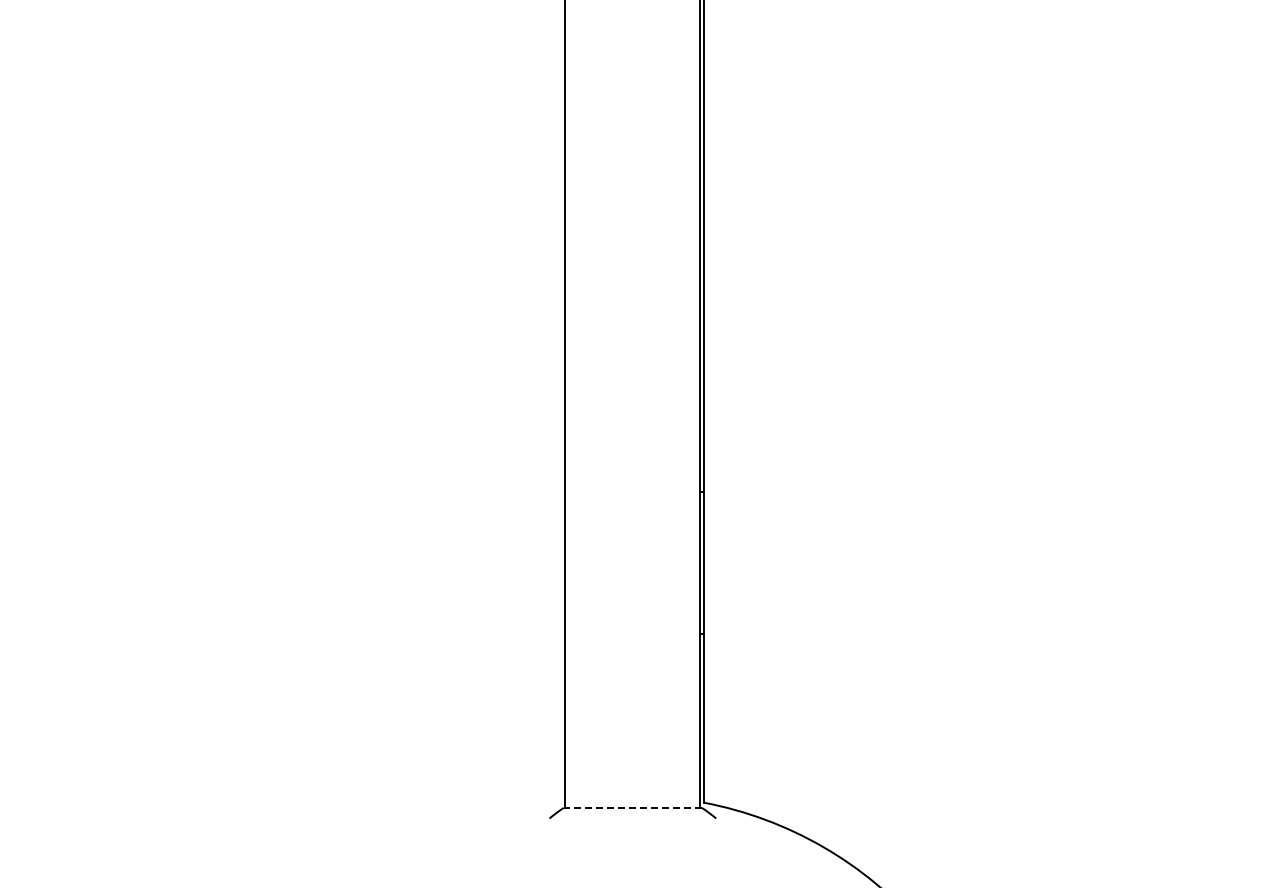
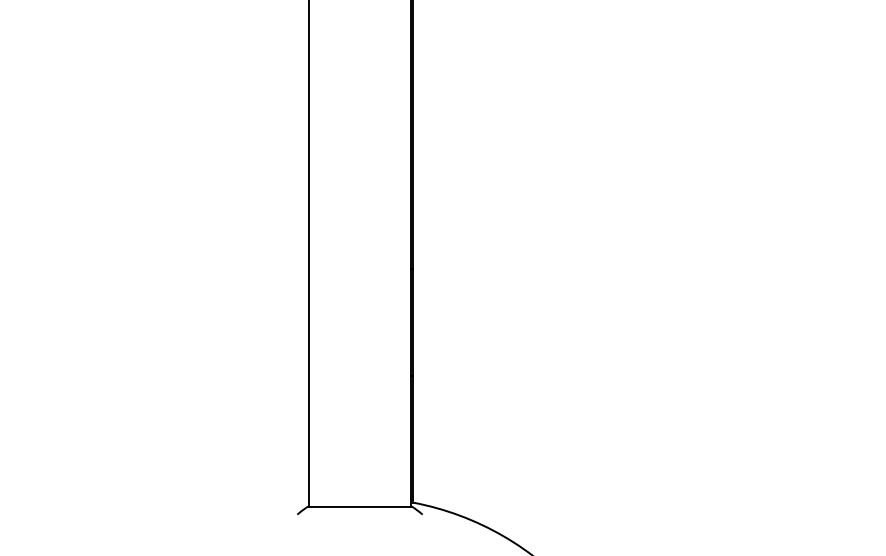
line: (632, 807) -> (359, 506), dashed -> solid

